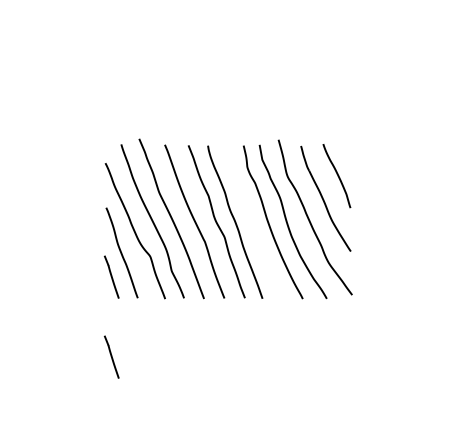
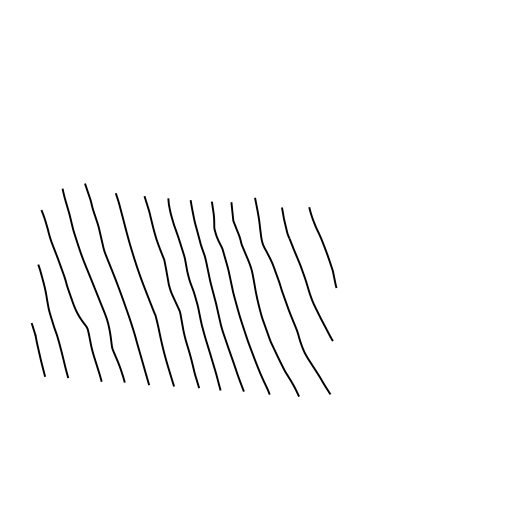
curve: (252, 221) -> (215, 295), added
line: (111, 356) -> (30, 446), removed

